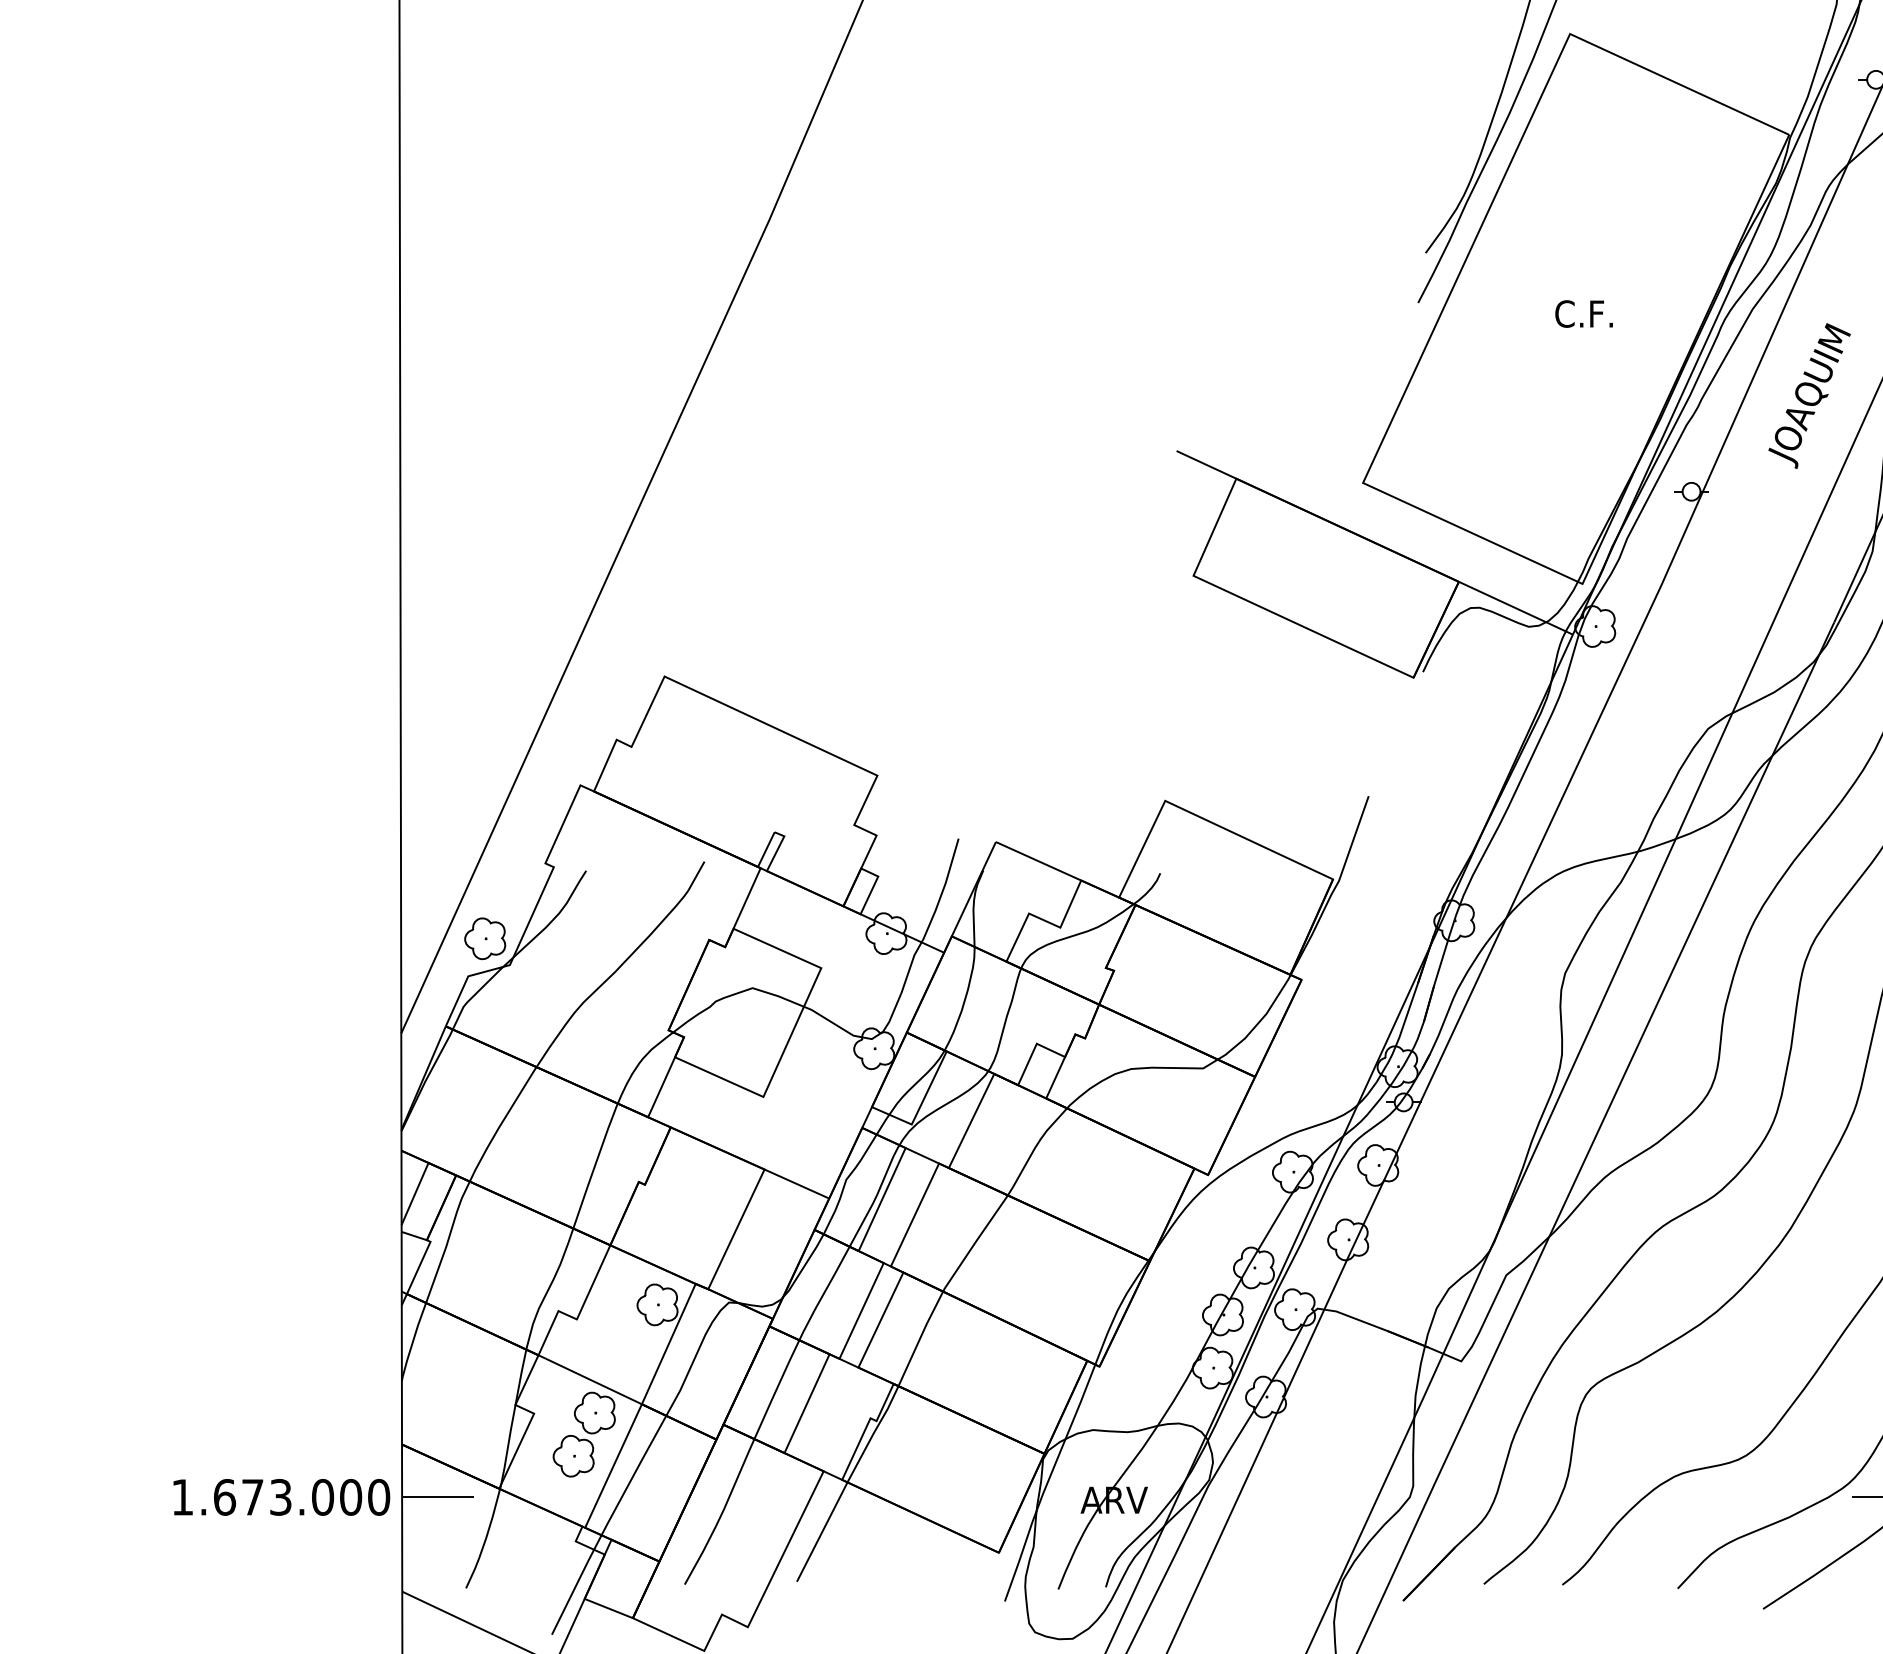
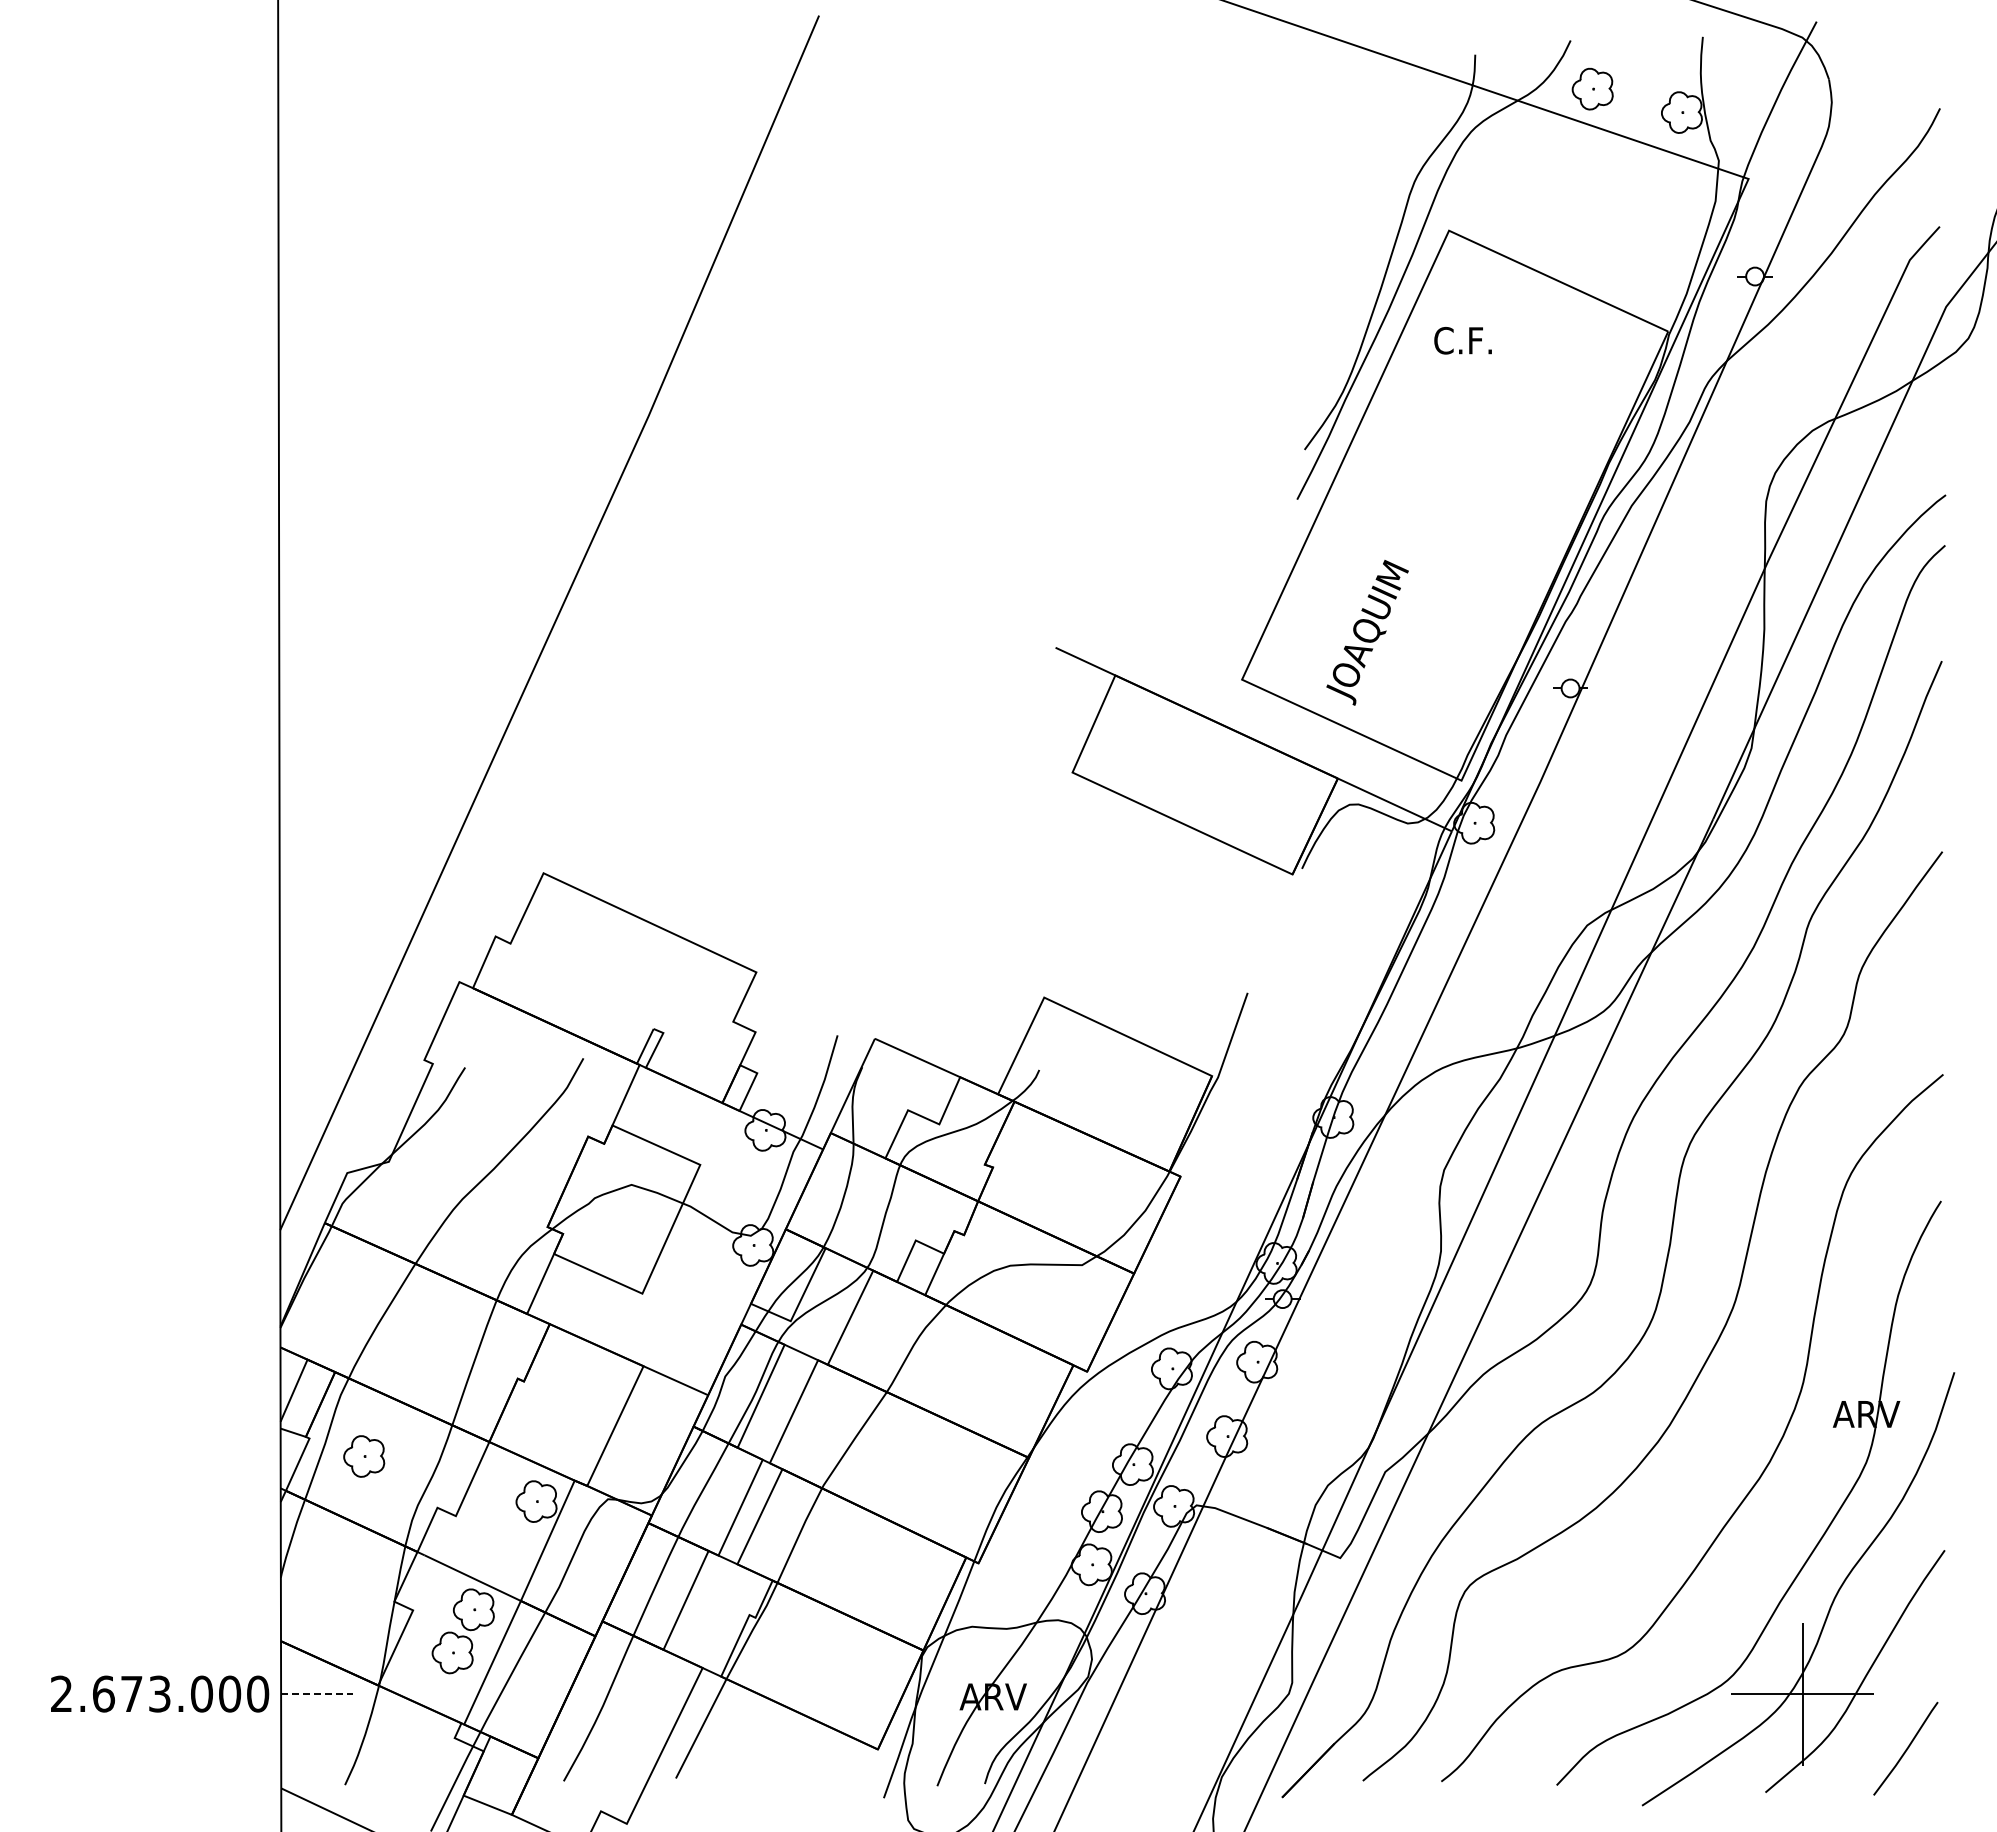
text: (1583, 313) -> (1462, 340), moved
text: (1809, 395) -> (1367, 632), moved
part: (485, 938) -> (364, 1456), moved
text: (182, 1496) -> (61, 1693), 1.673.000 -> 2.673.000
line: (437, 1497) -> (316, 1694), solid -> dashed

